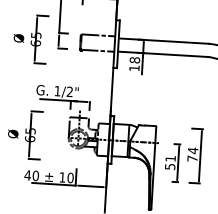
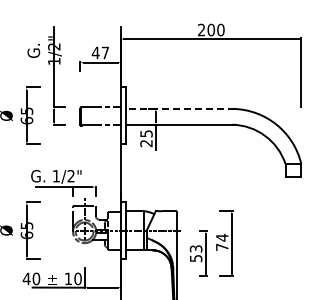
line: (164, 40) -> (180, 108), solid -> dashed
text: (134, 64) -> (146, 138), 18 -> 25
text: (170, 158) -> (195, 248), 51 -> 53

